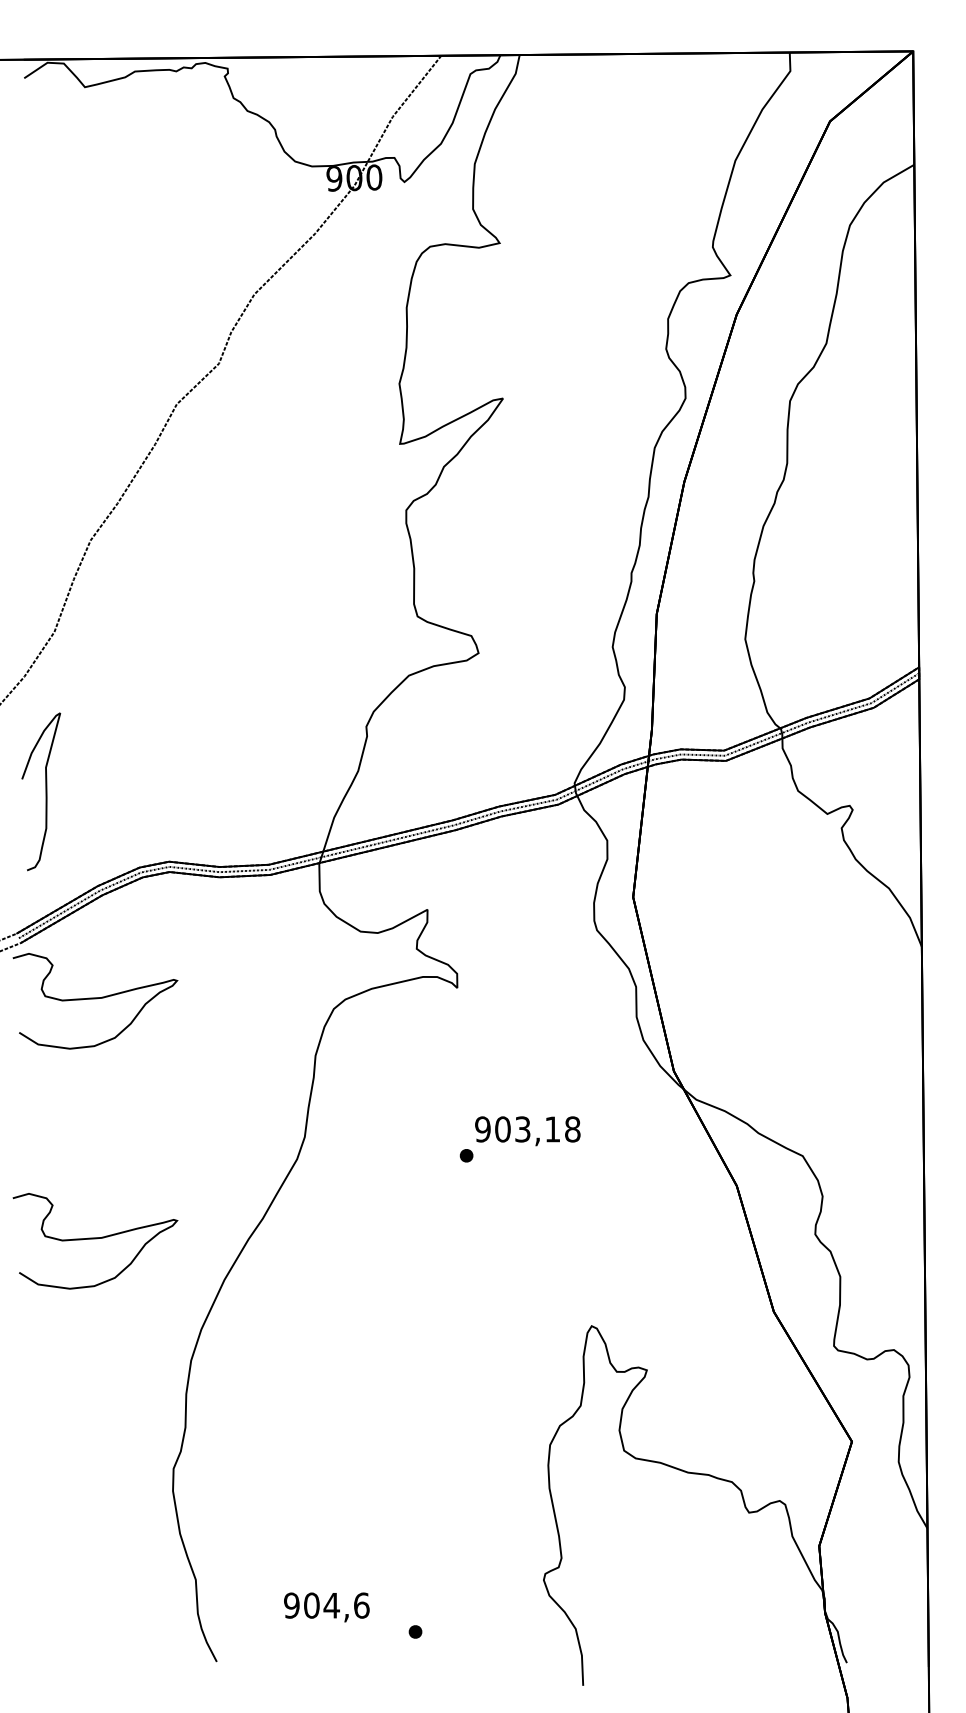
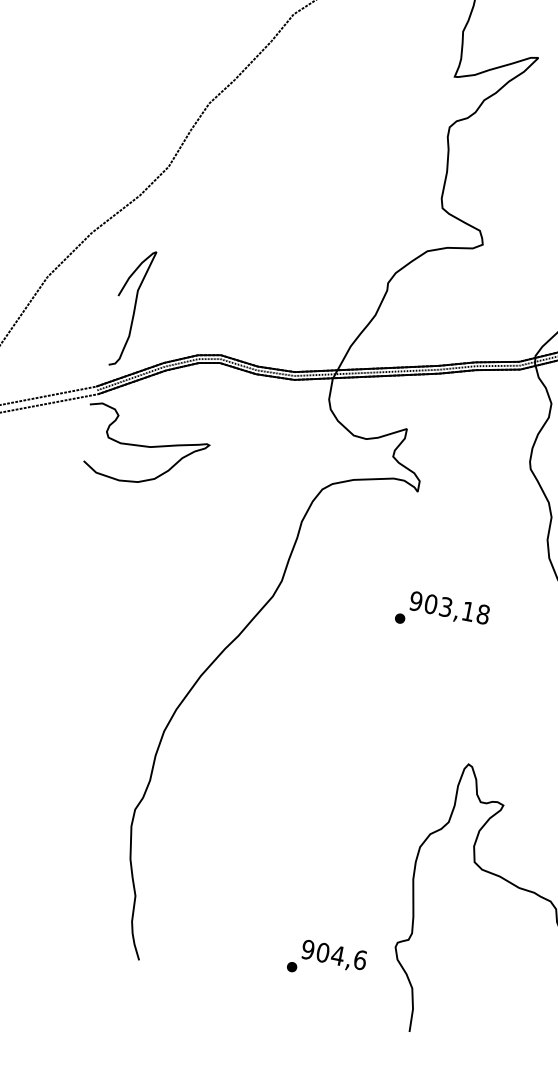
curve: (45, 791) -> (134, 308), moved
curve: (95, 1239) -> (110, 626), removed
text: (326, 1607) -> (333, 956), moved

